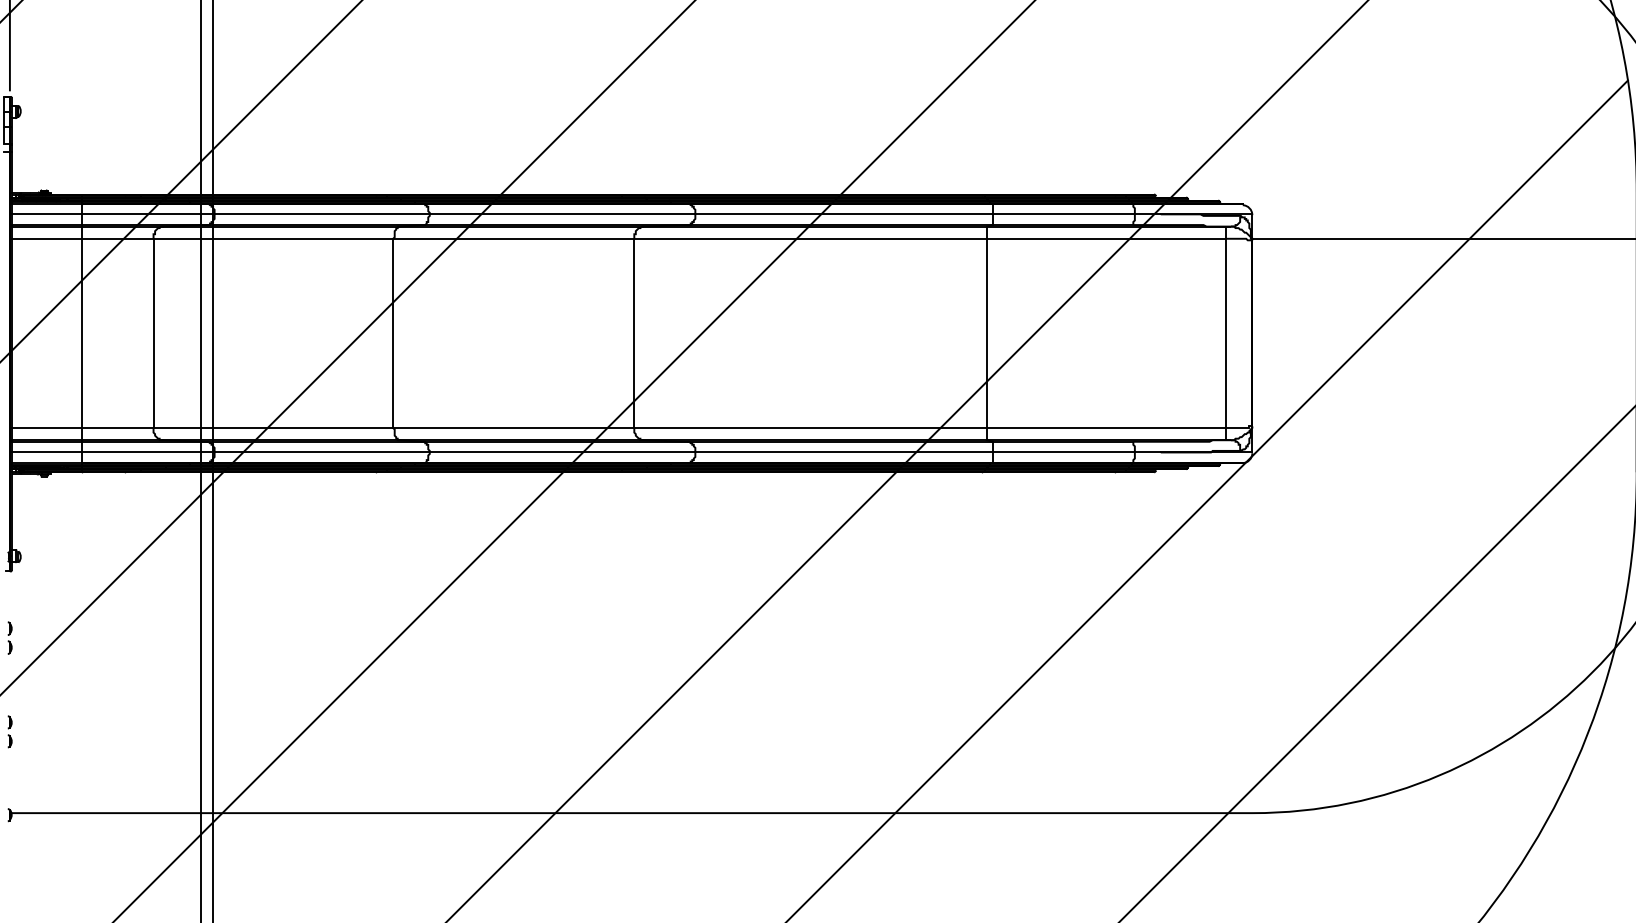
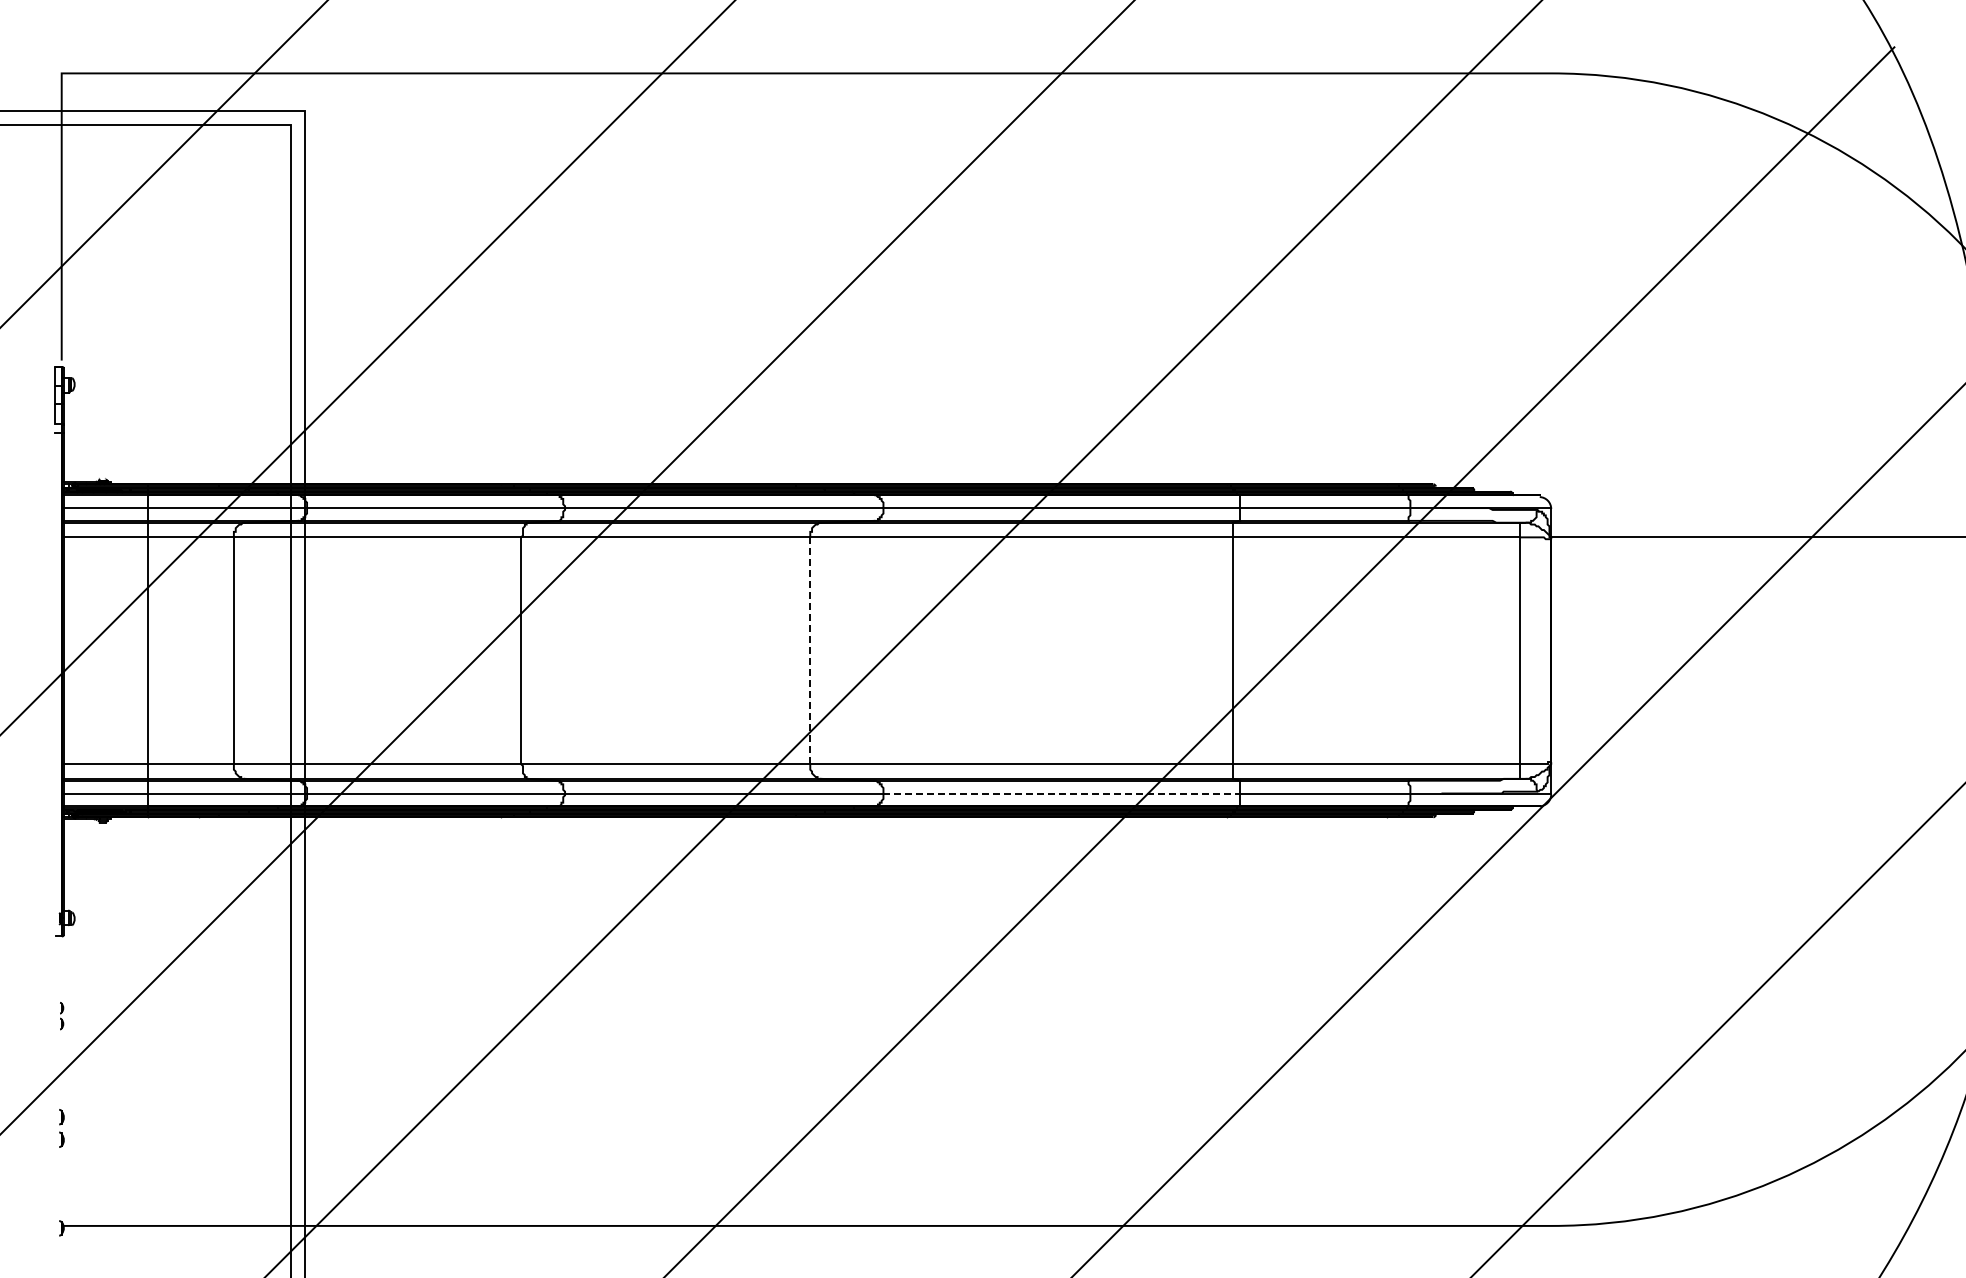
line: (634, 333) -> (810, 650), solid -> dashed
line: (844, 452) -> (1062, 793), solid -> dashed
part: (9, 637) -> (61, 1015), size x0.7

